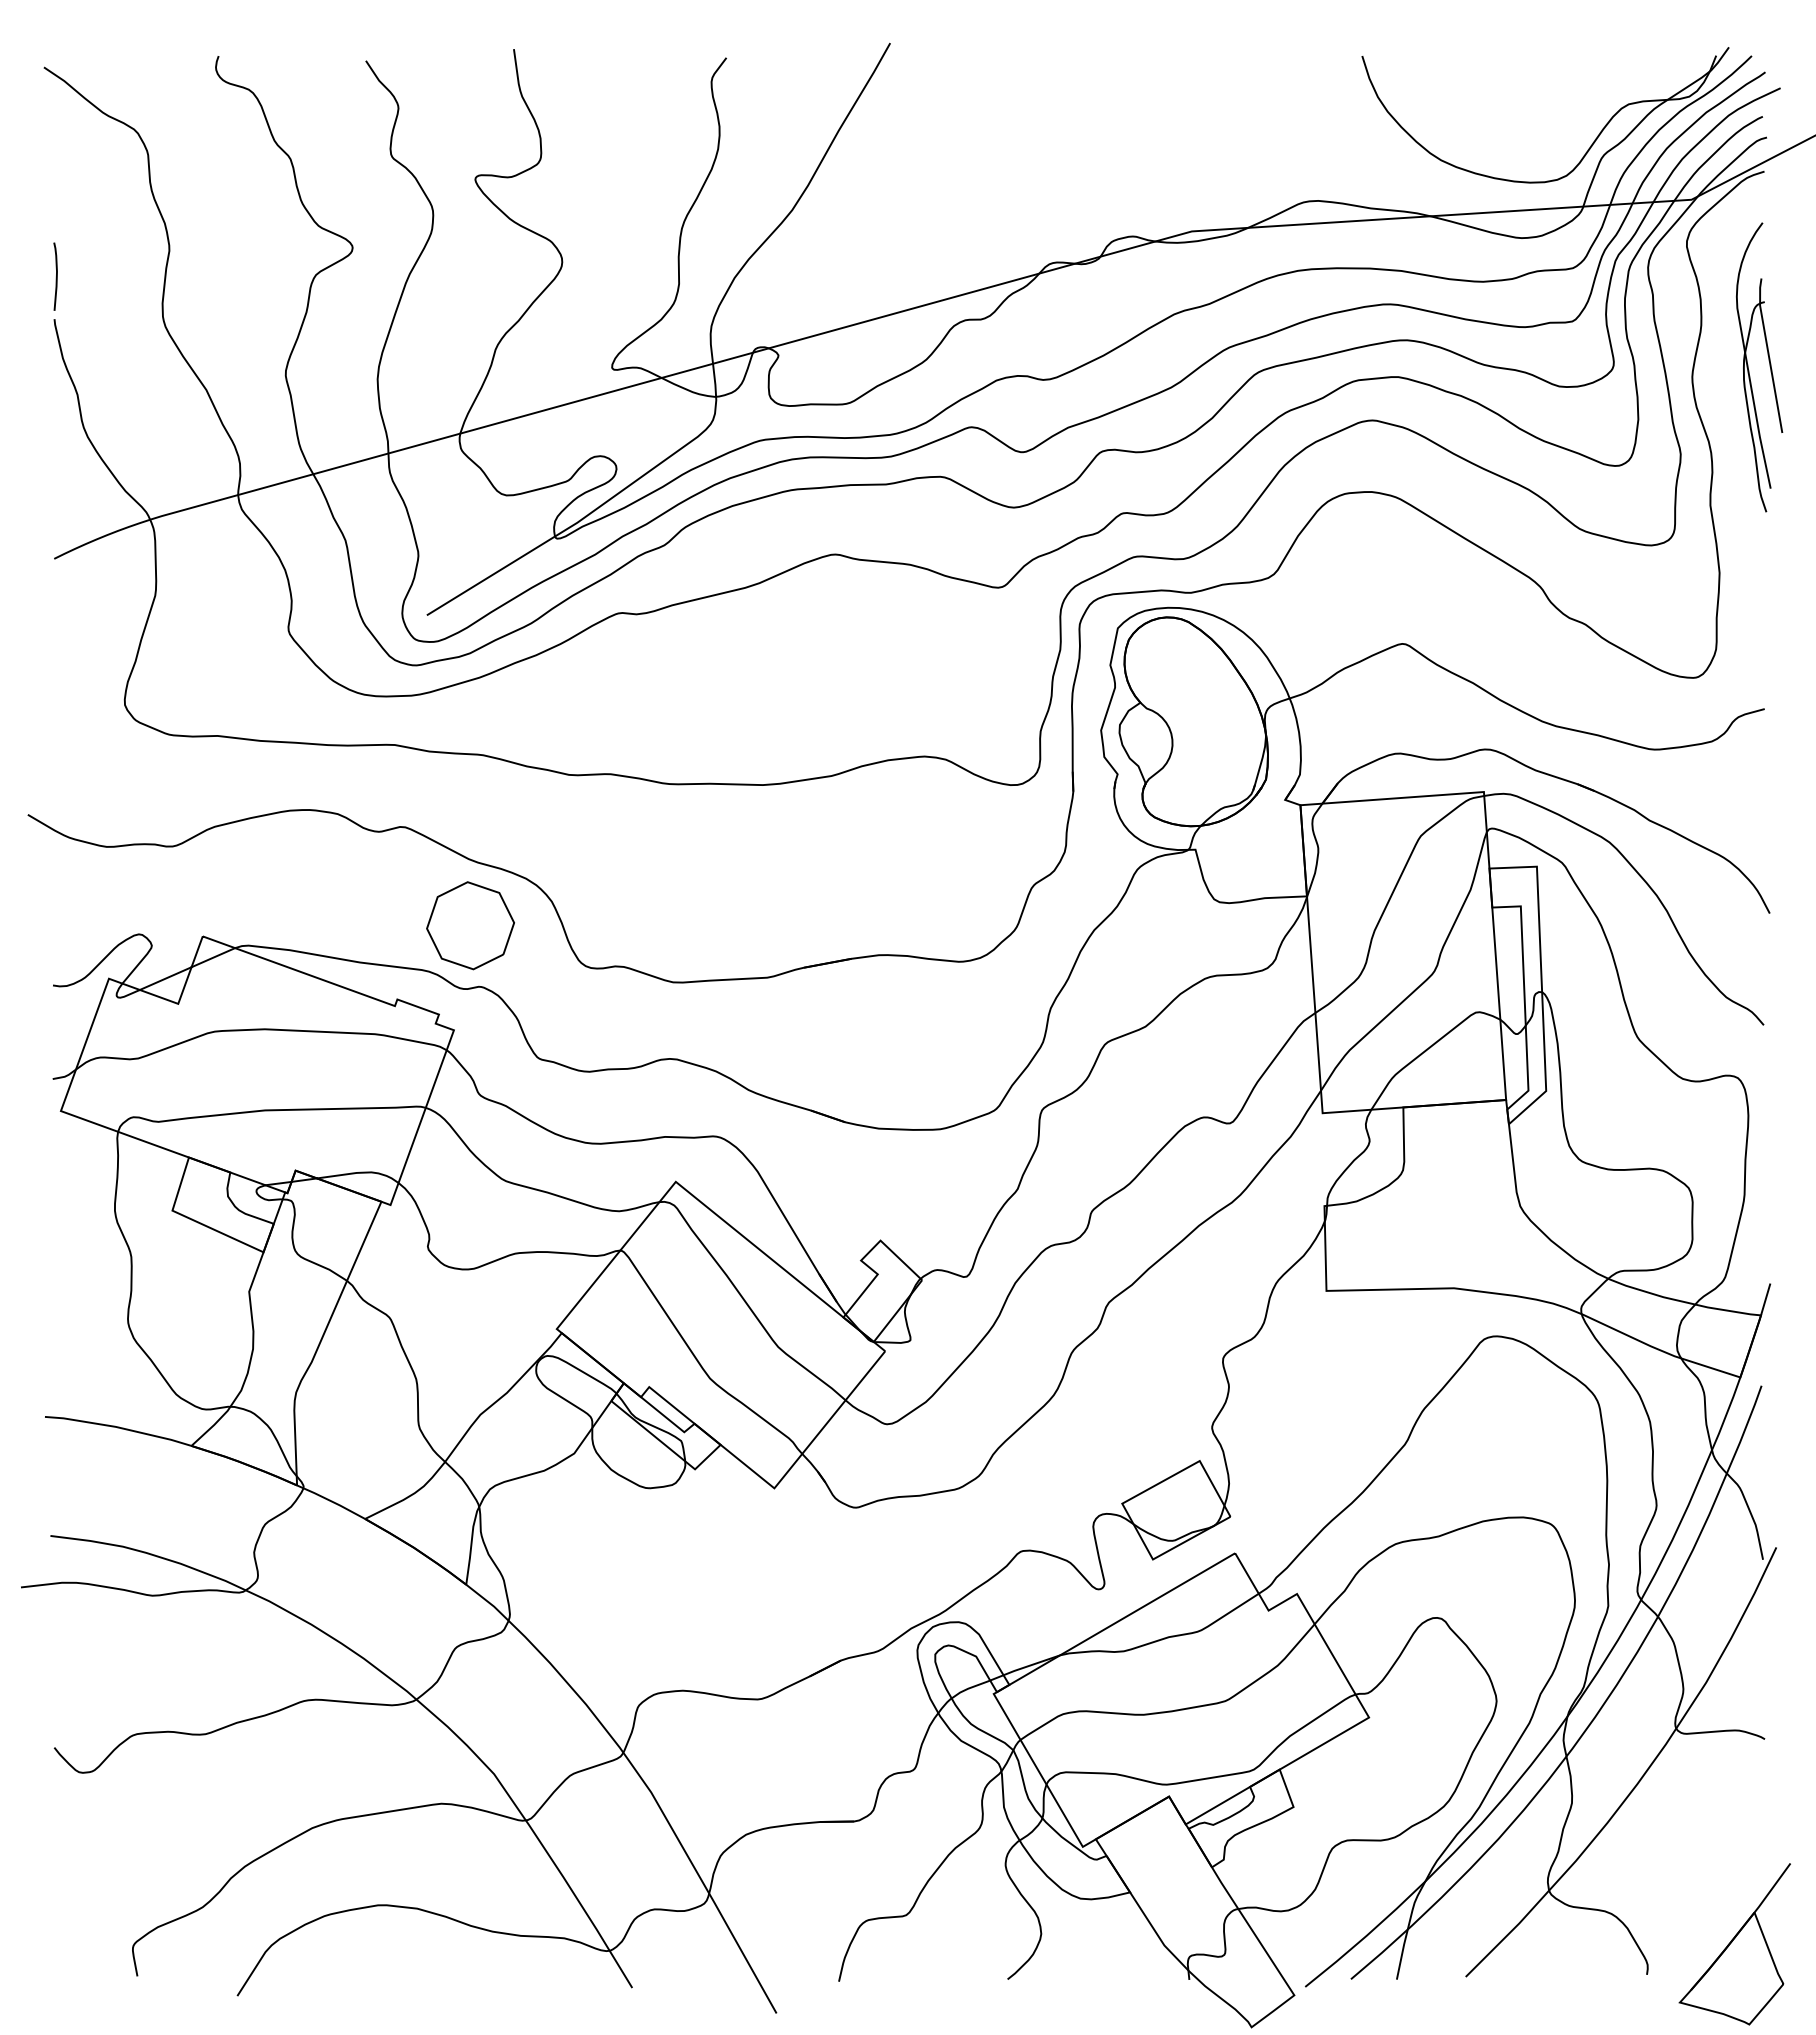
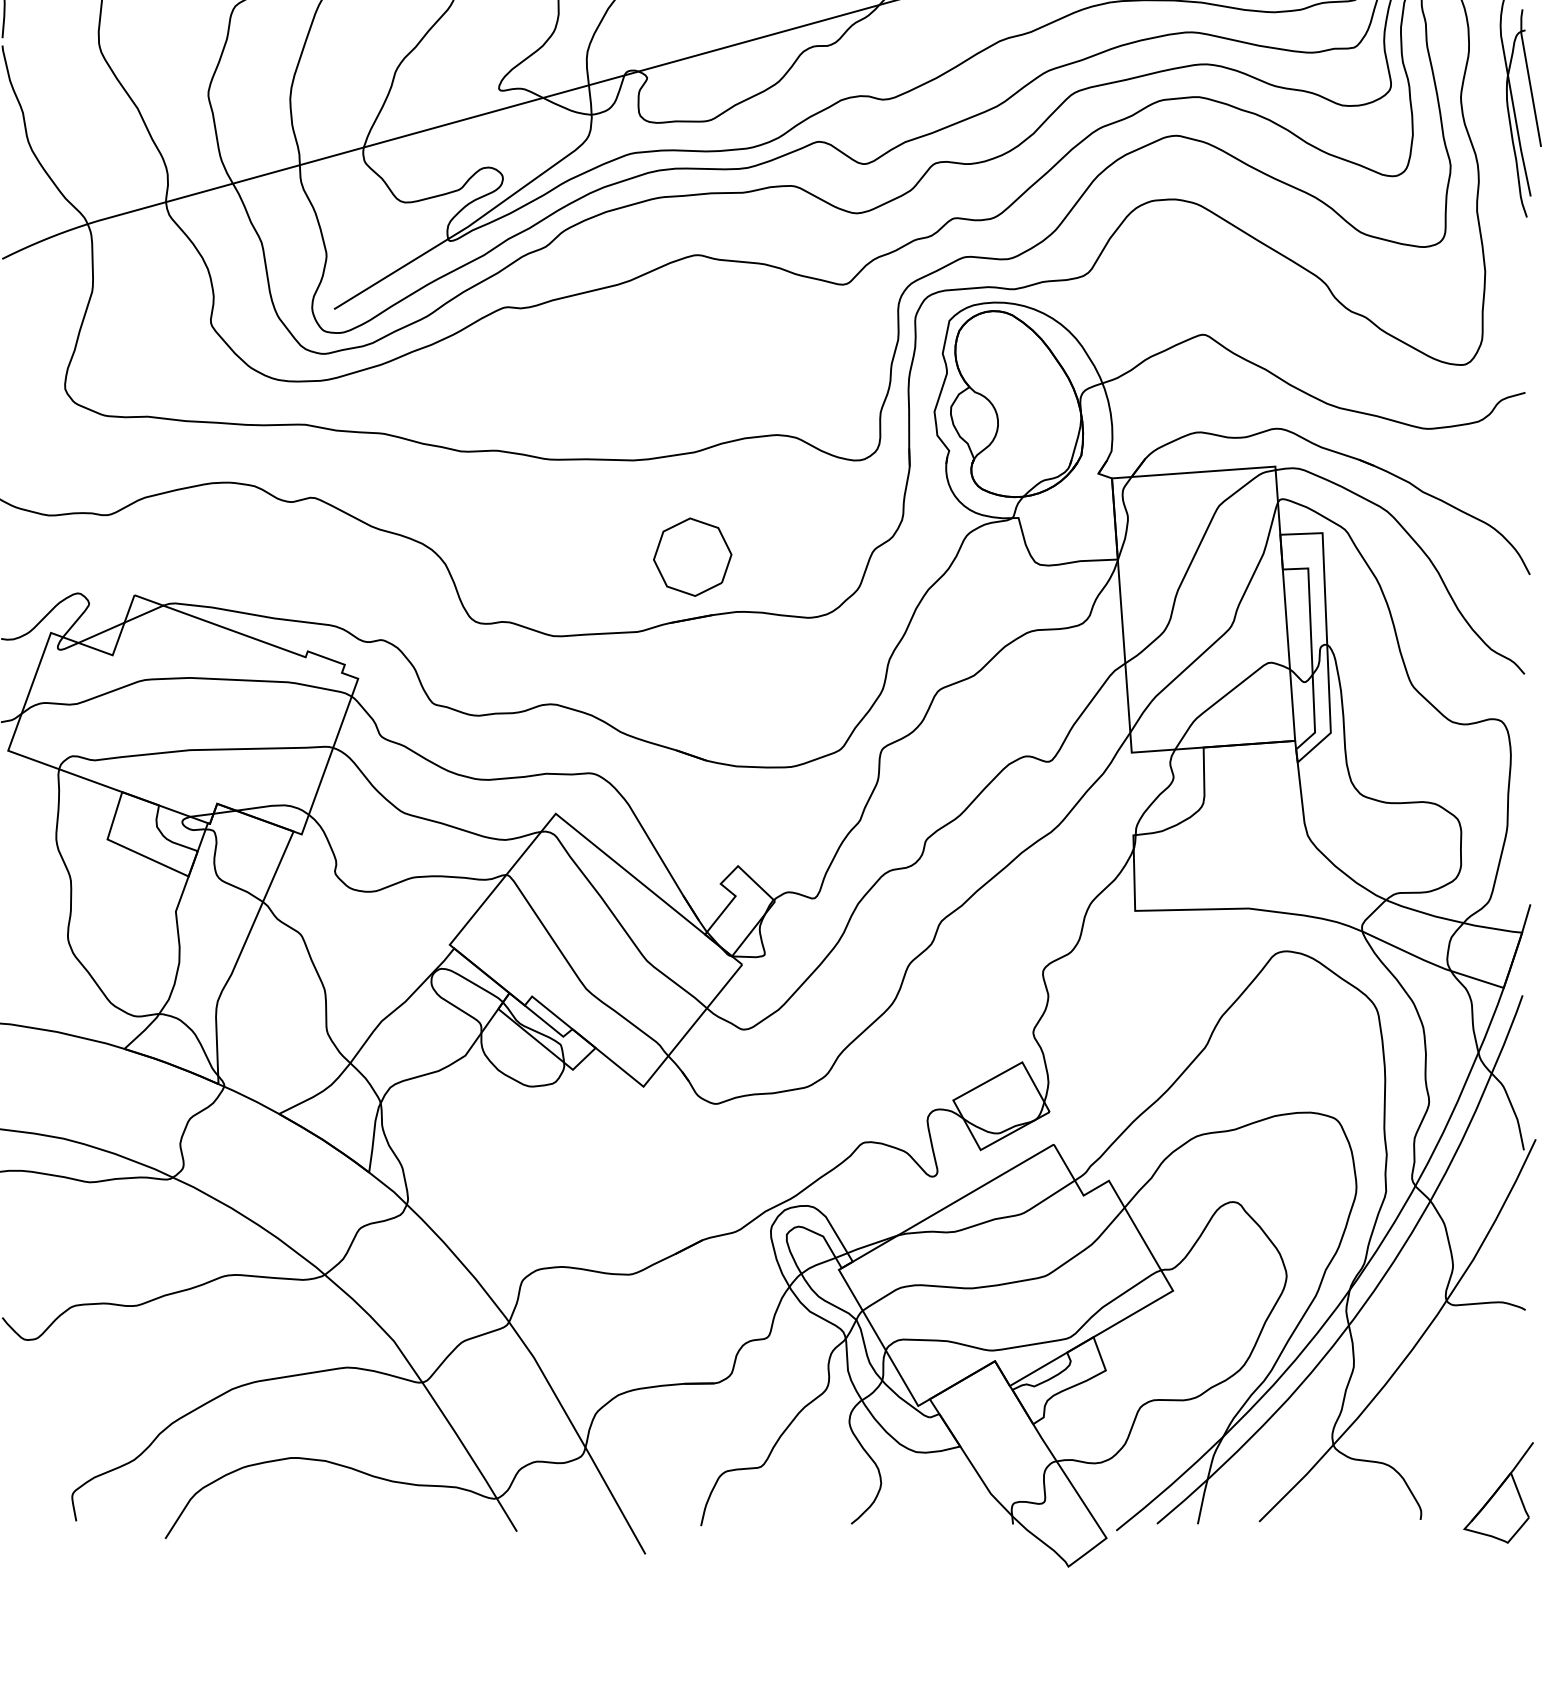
part: (470, 925) -> (692, 557), moved
part: (1734, 1944) -> (1498, 1492), size x0.7

